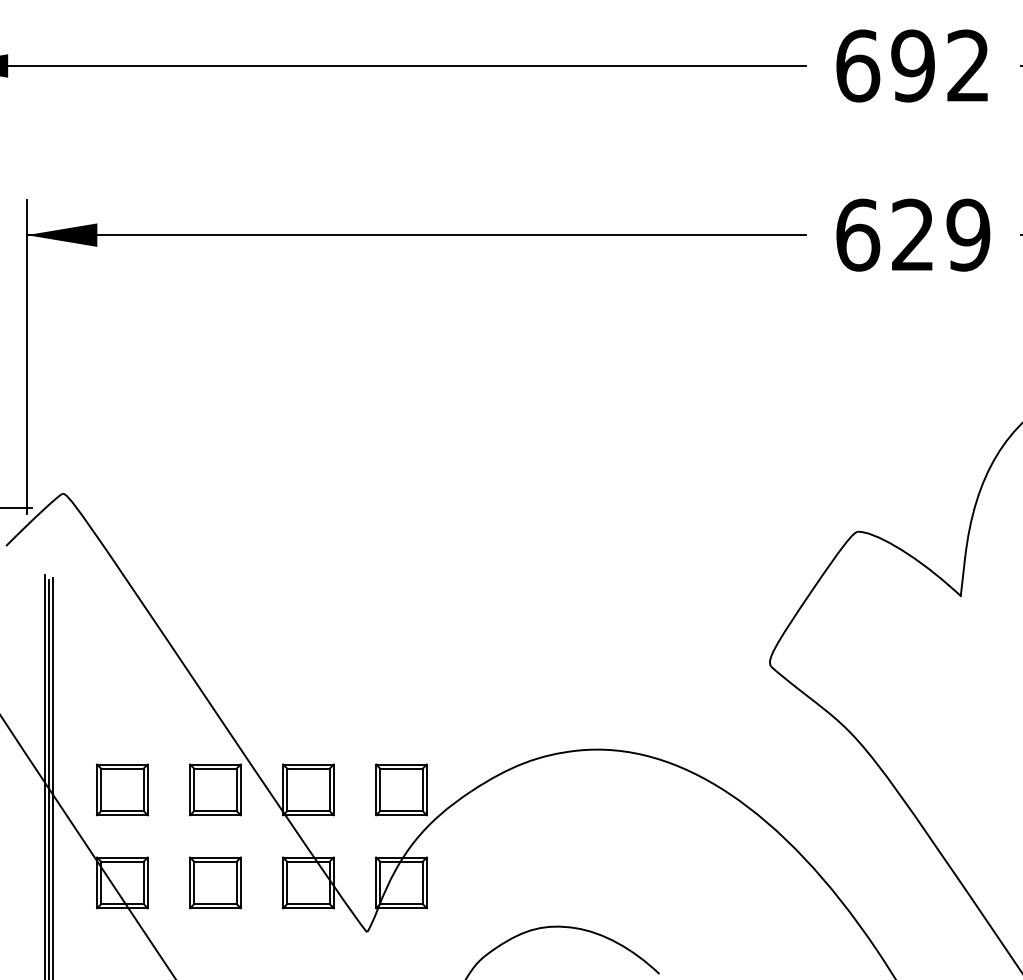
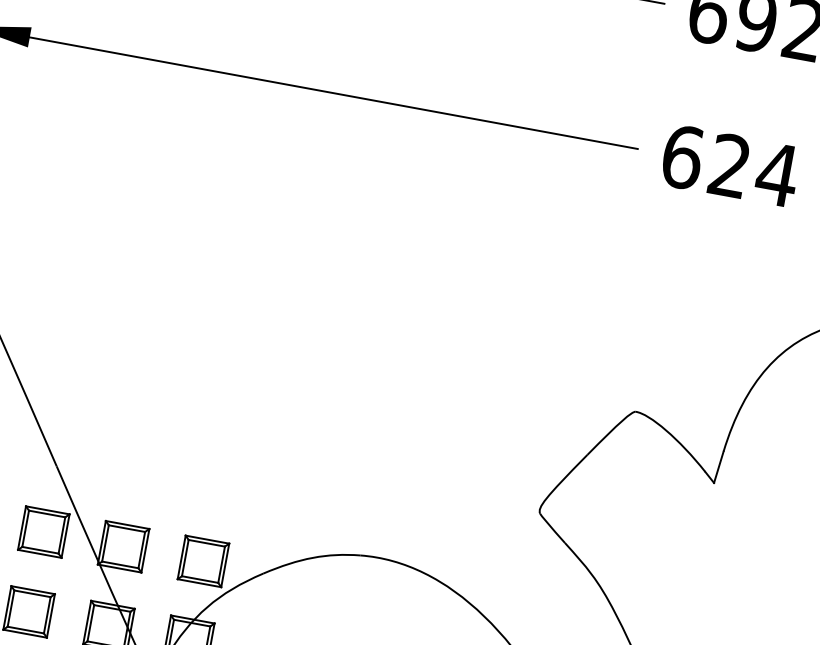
text: (968, 234) -> (777, 174), 629 -> 624

